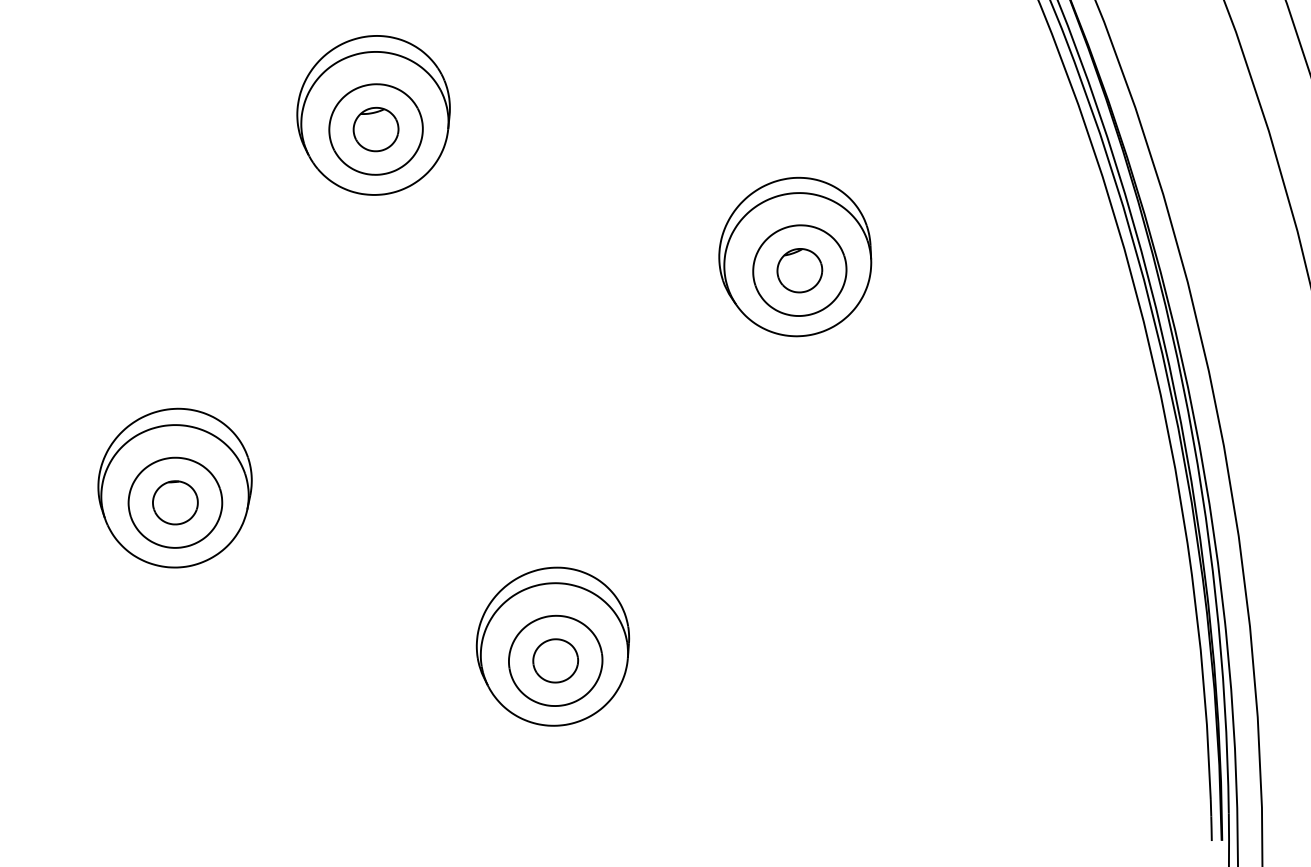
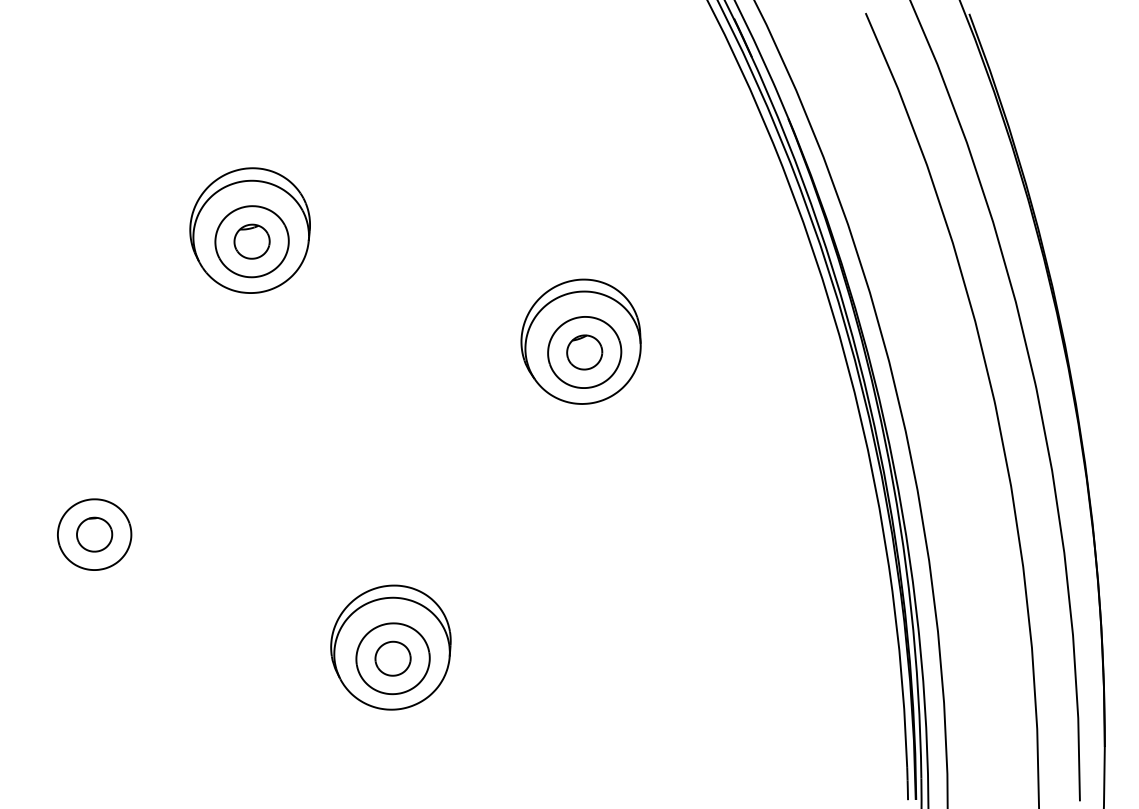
part: (175, 488) -> (94, 523), removed

